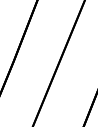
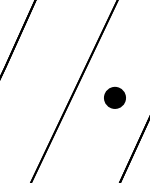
part: (78, 75) -> (114, 97), added

